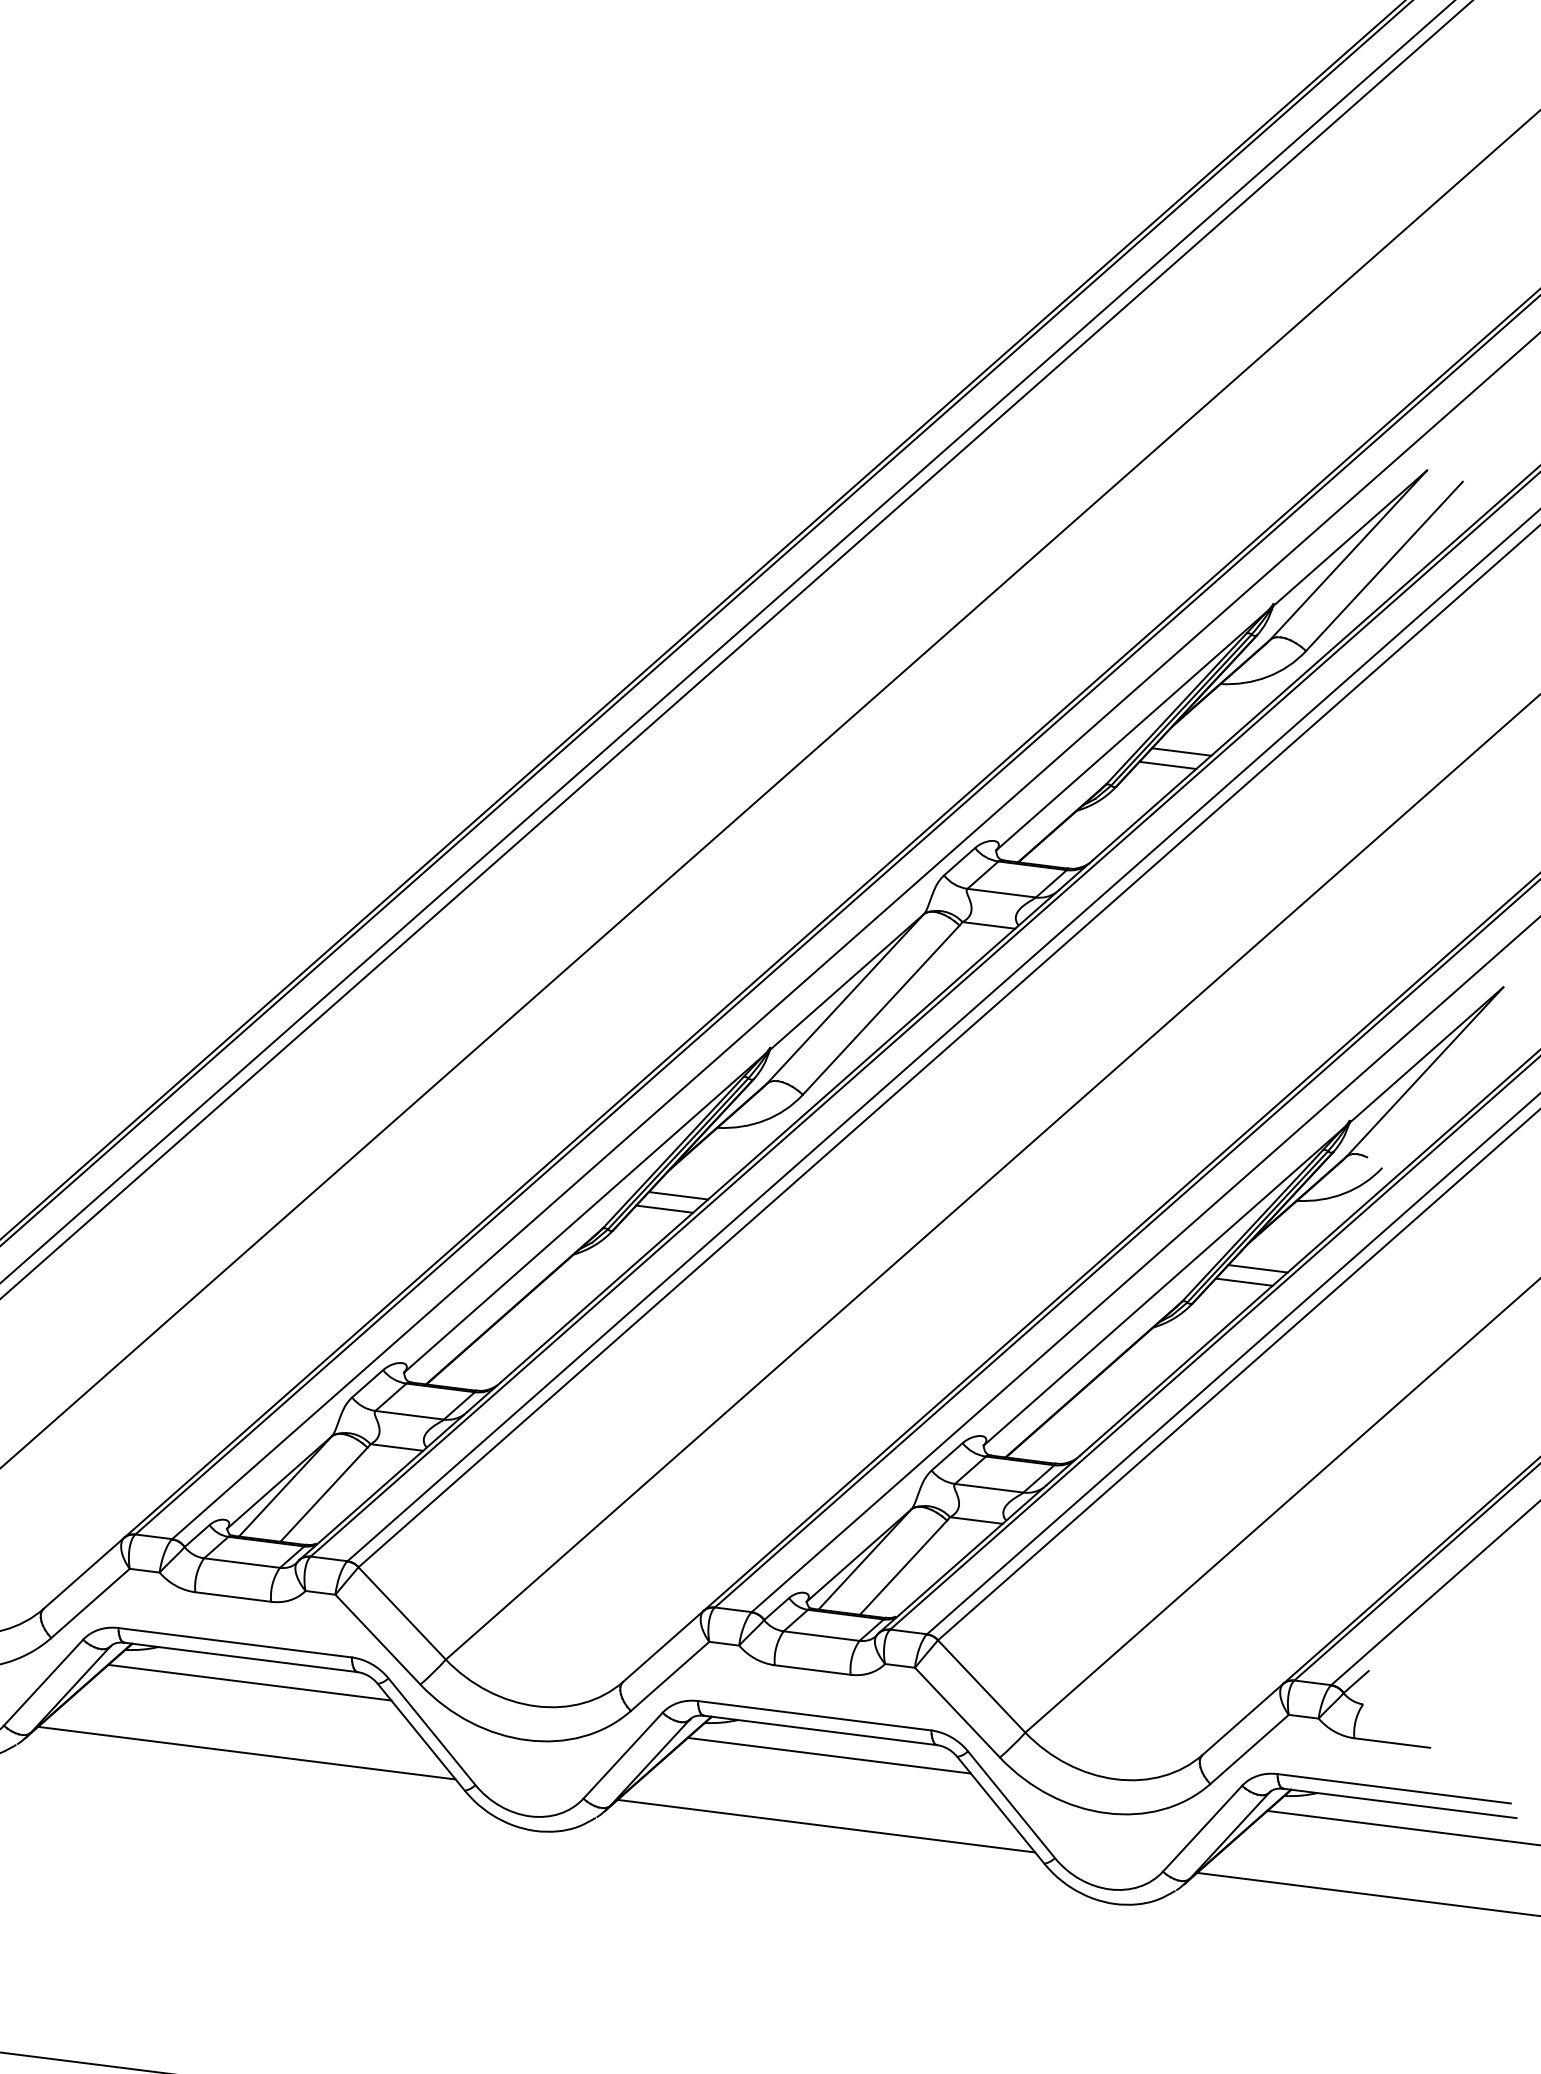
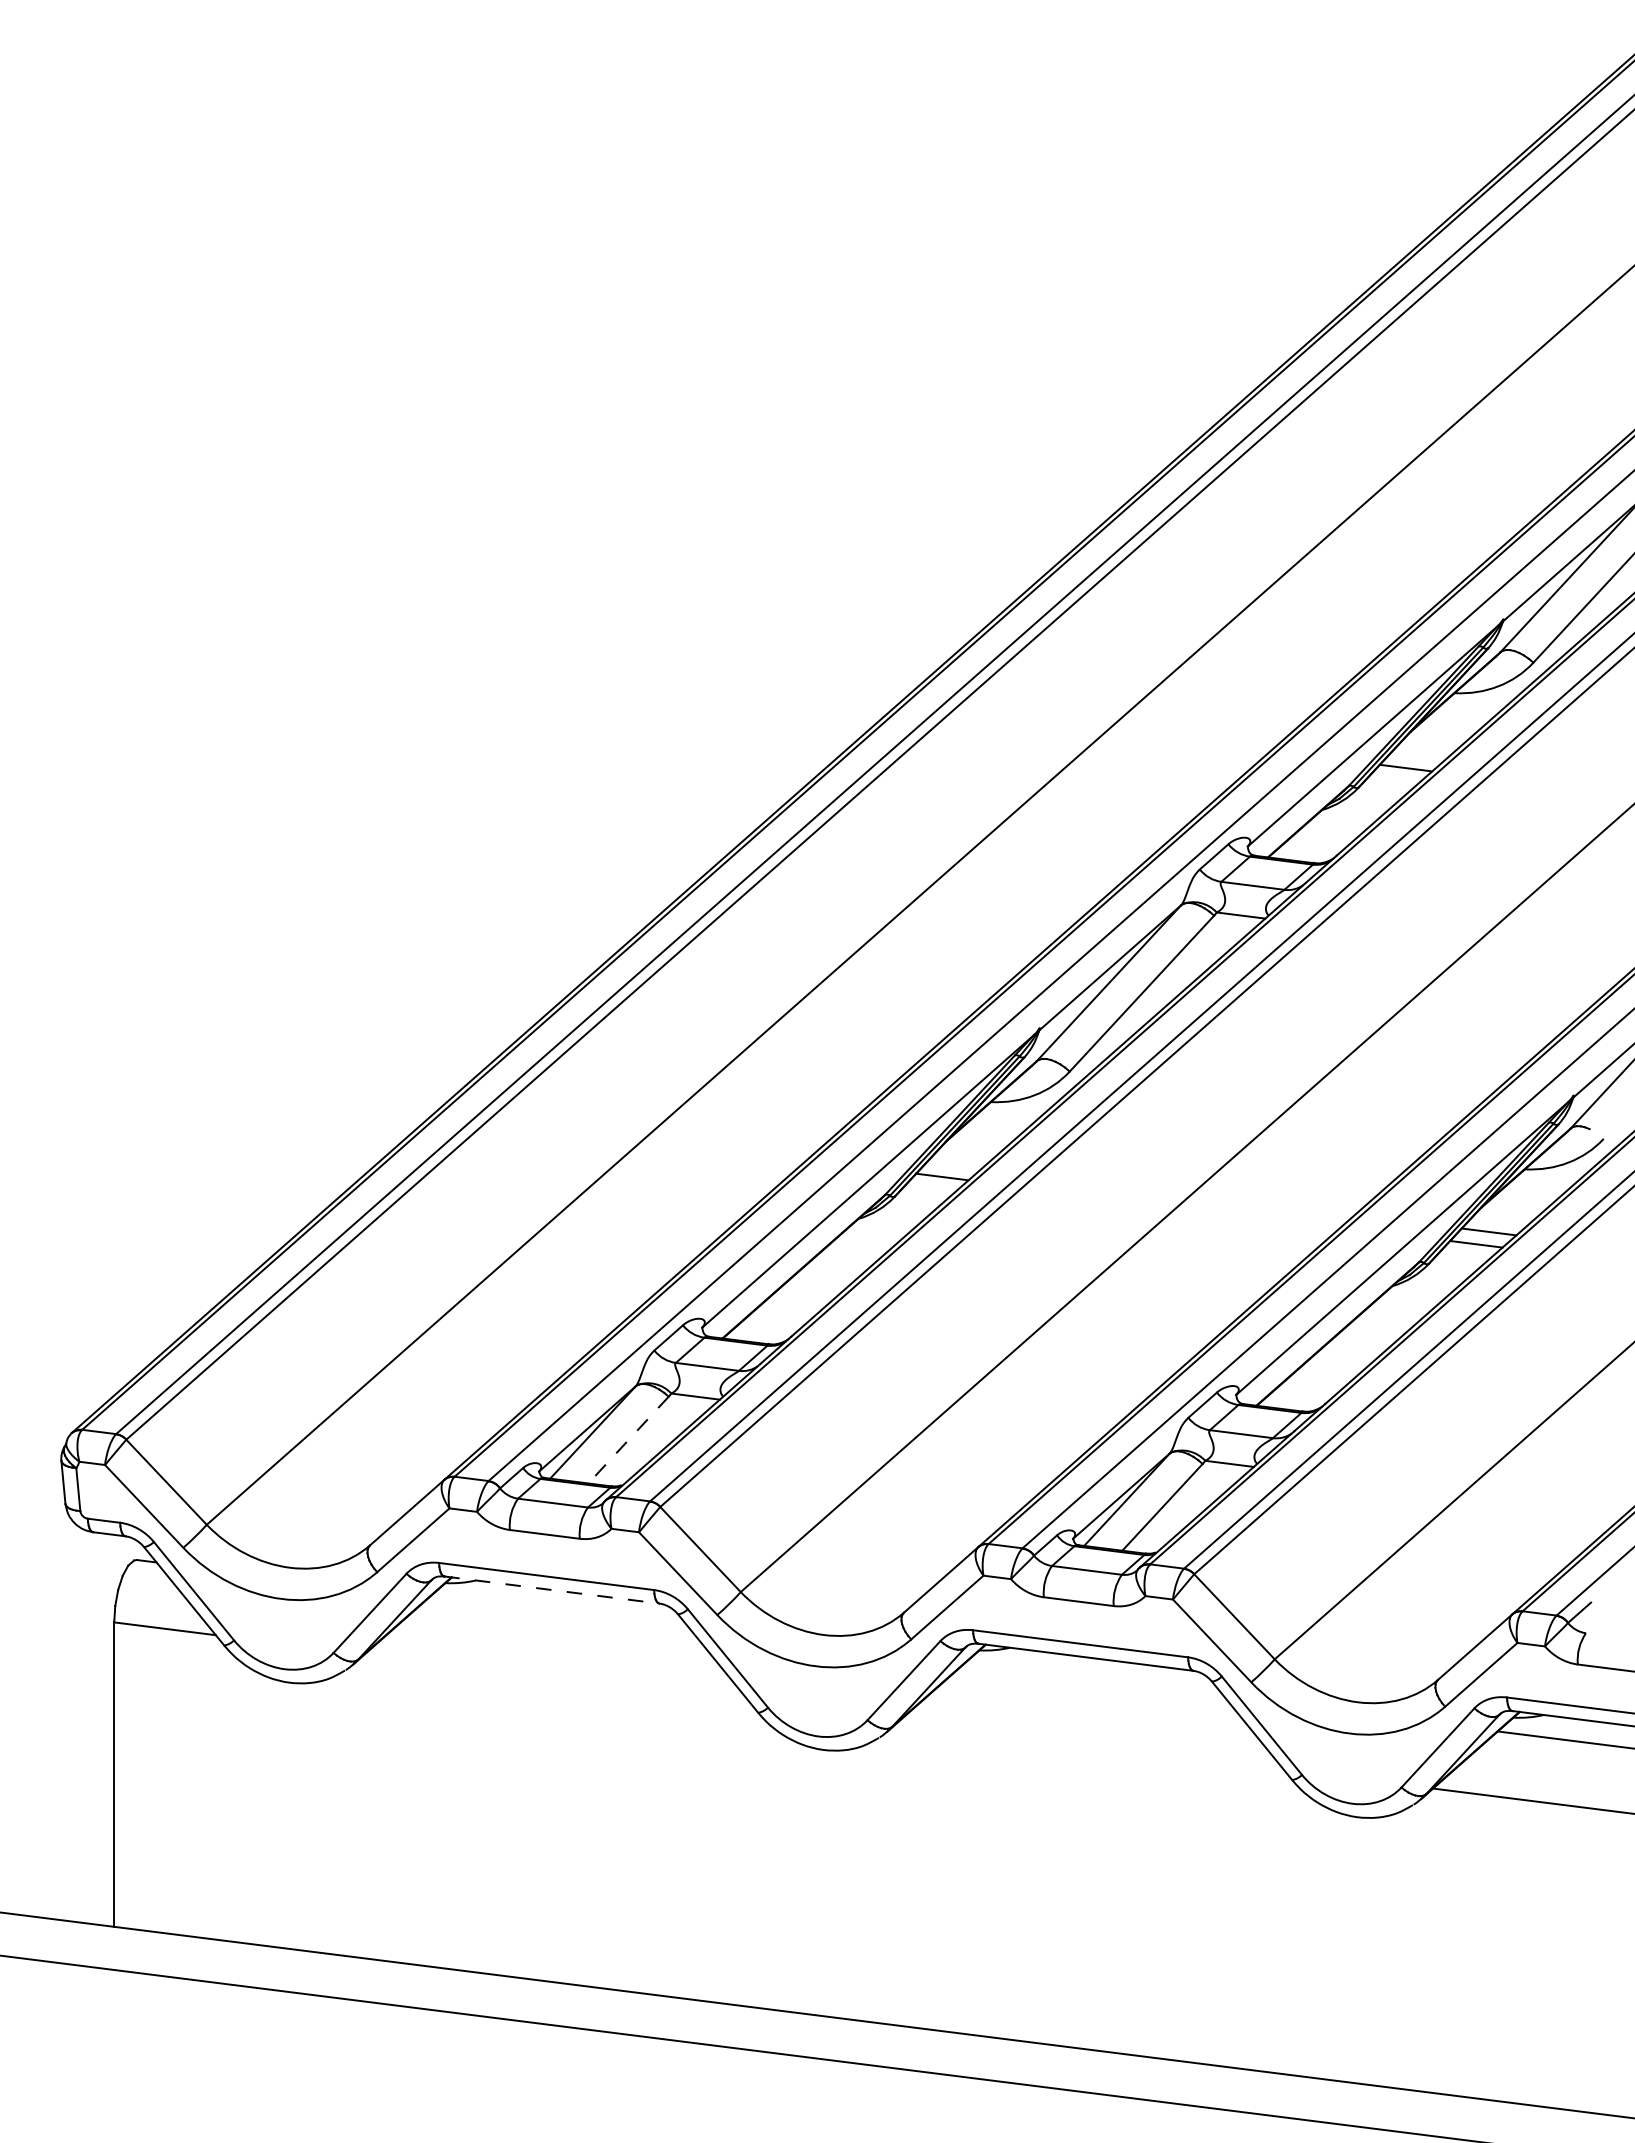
line: (1181, 751) -> (1418, 755), removed
line: (677, 1195) -> (954, 1164), removed
line: (324, 1495) -> (628, 1440), solid -> dashed
line: (241, 1657) -> (552, 1590), solid -> dashed
line: (249, 1681) -> (559, 1612), removed
line: (246, 1753) -> (557, 1678), removed
line: (828, 1755) -> (1093, 1680), removed
line: (826, 1826) -> (1091, 1745), removed

